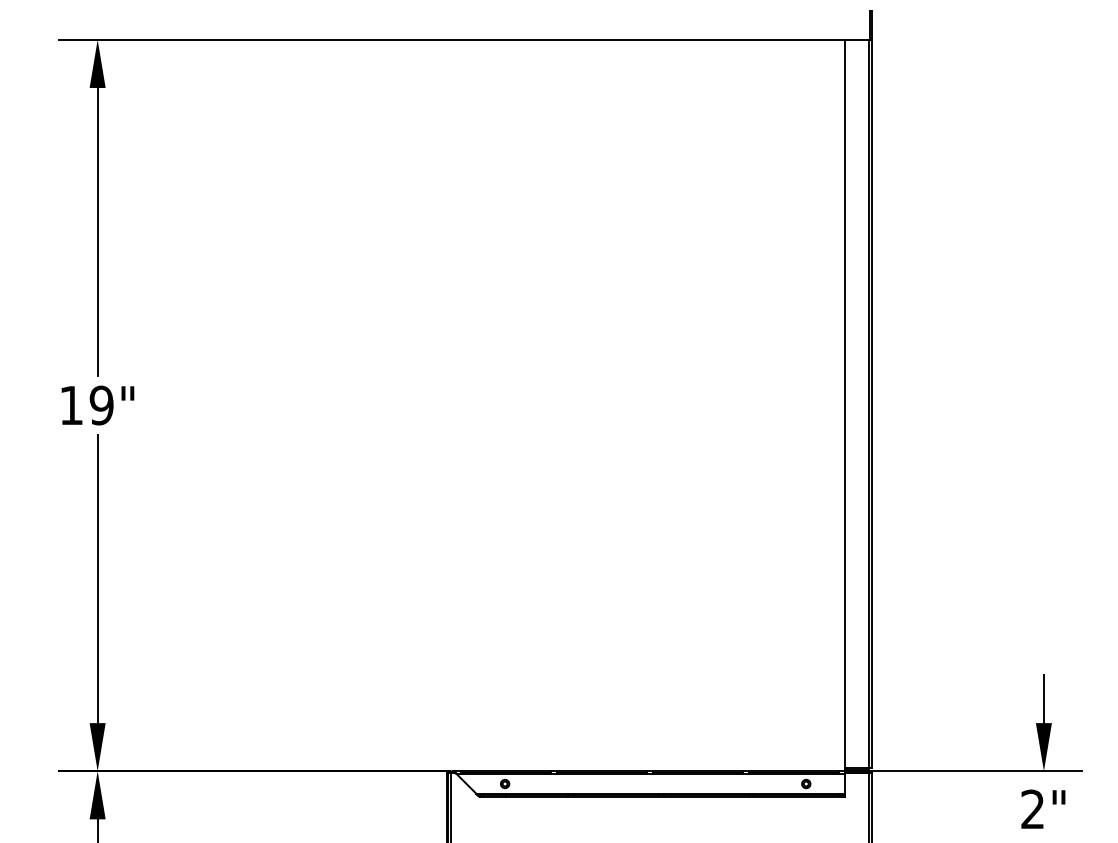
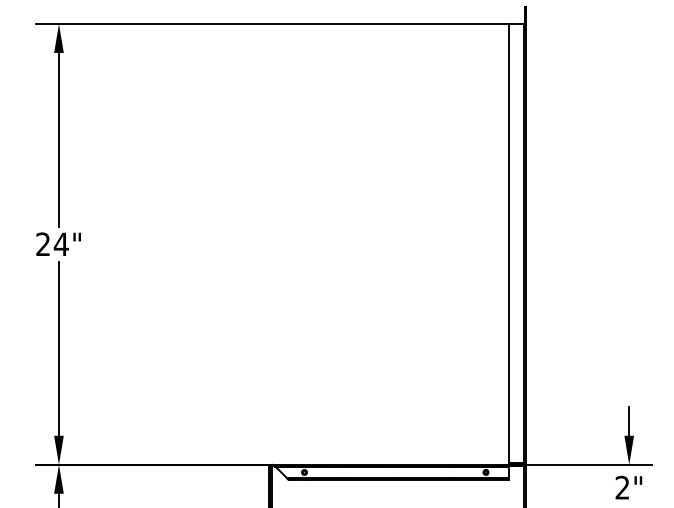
text: (86, 405) -> (52, 244), 19" -> 24"

